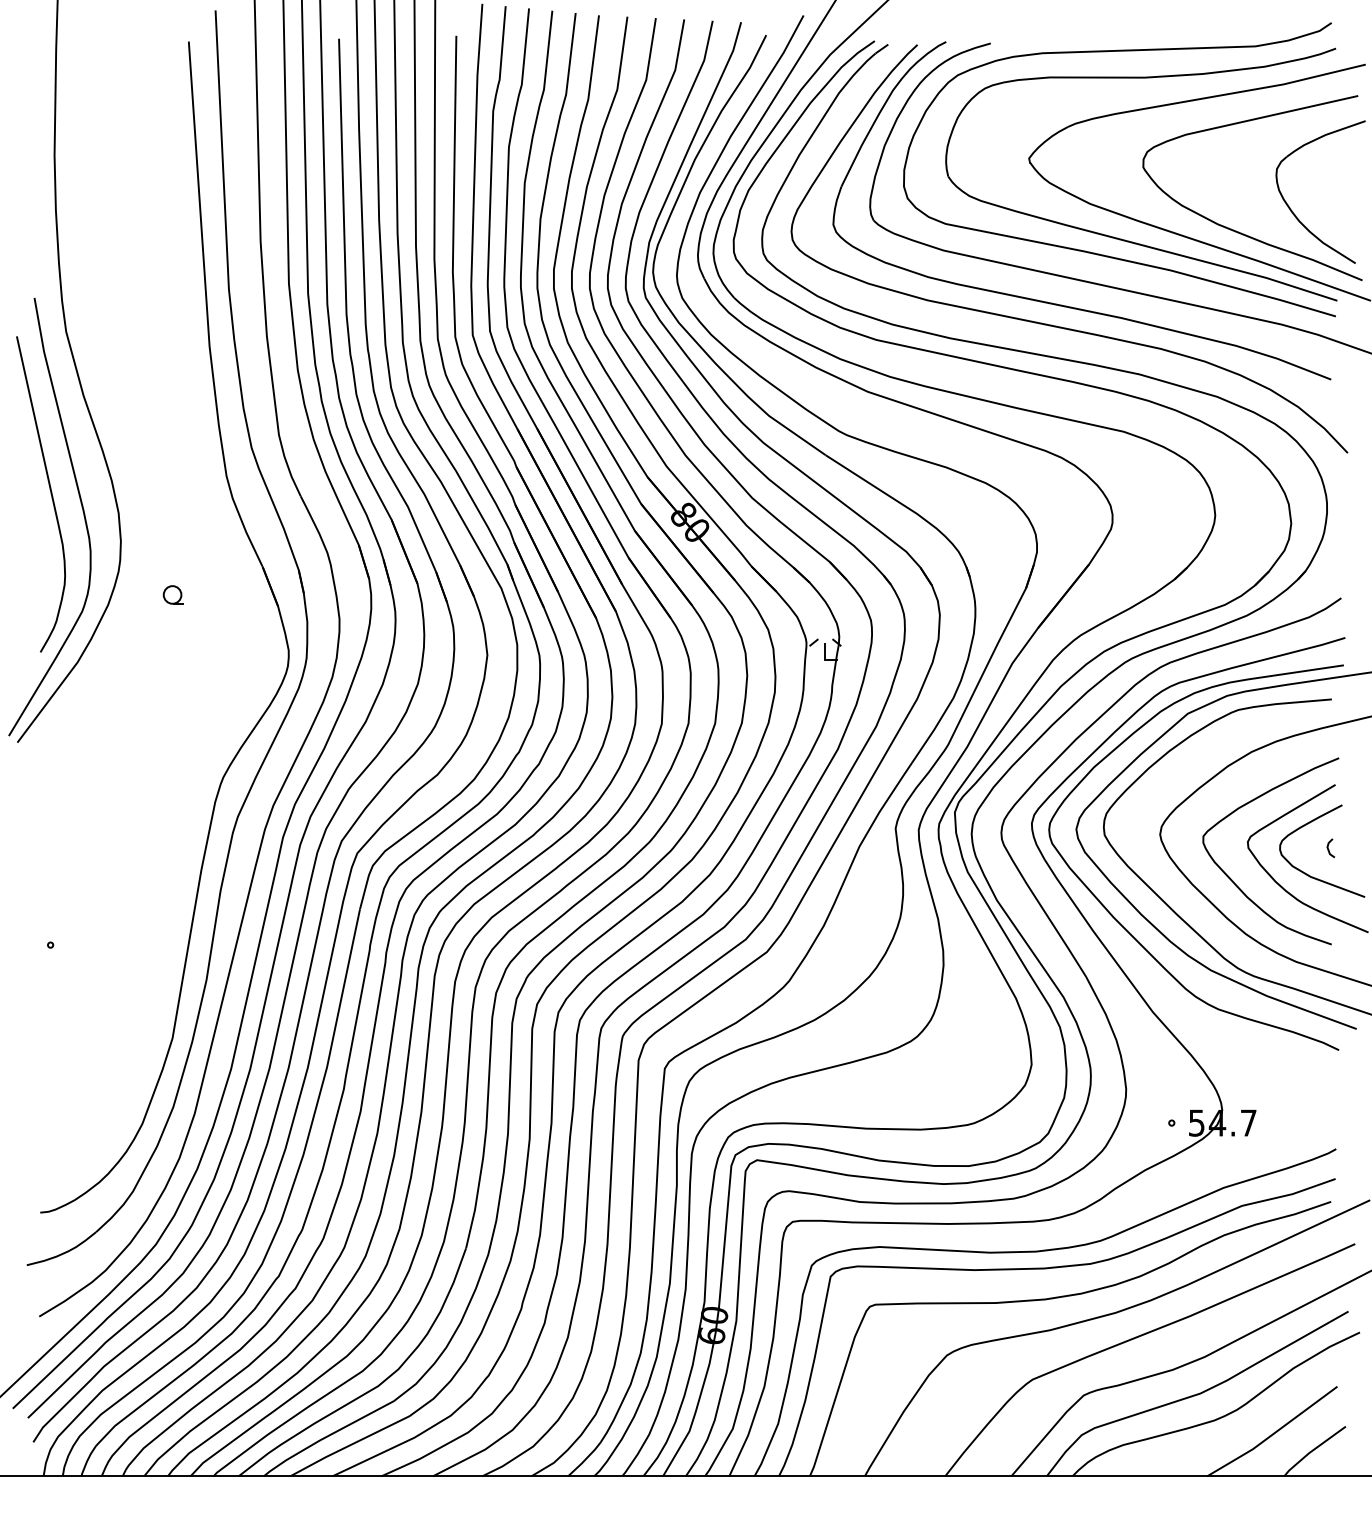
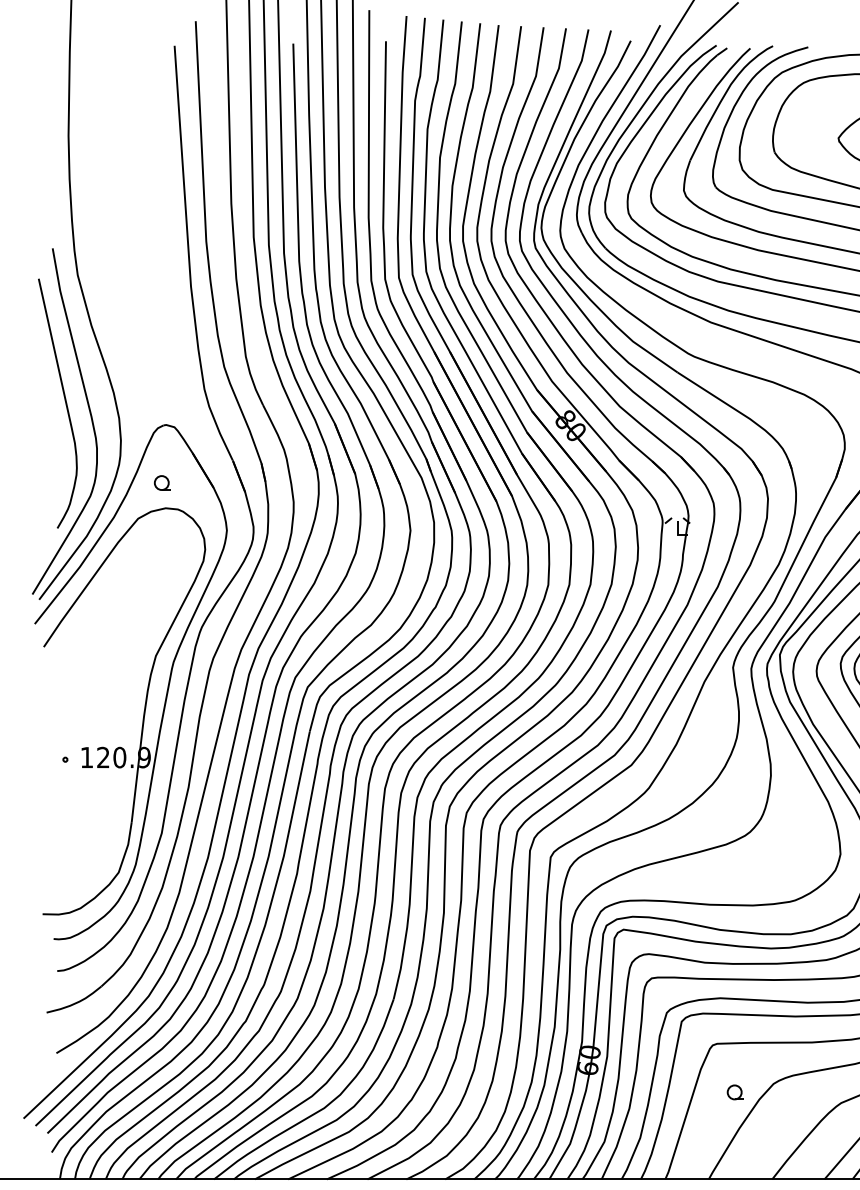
part: (155, 848) -> (148, 683), added
part: (898, 1365) -> (735, 1091), added

